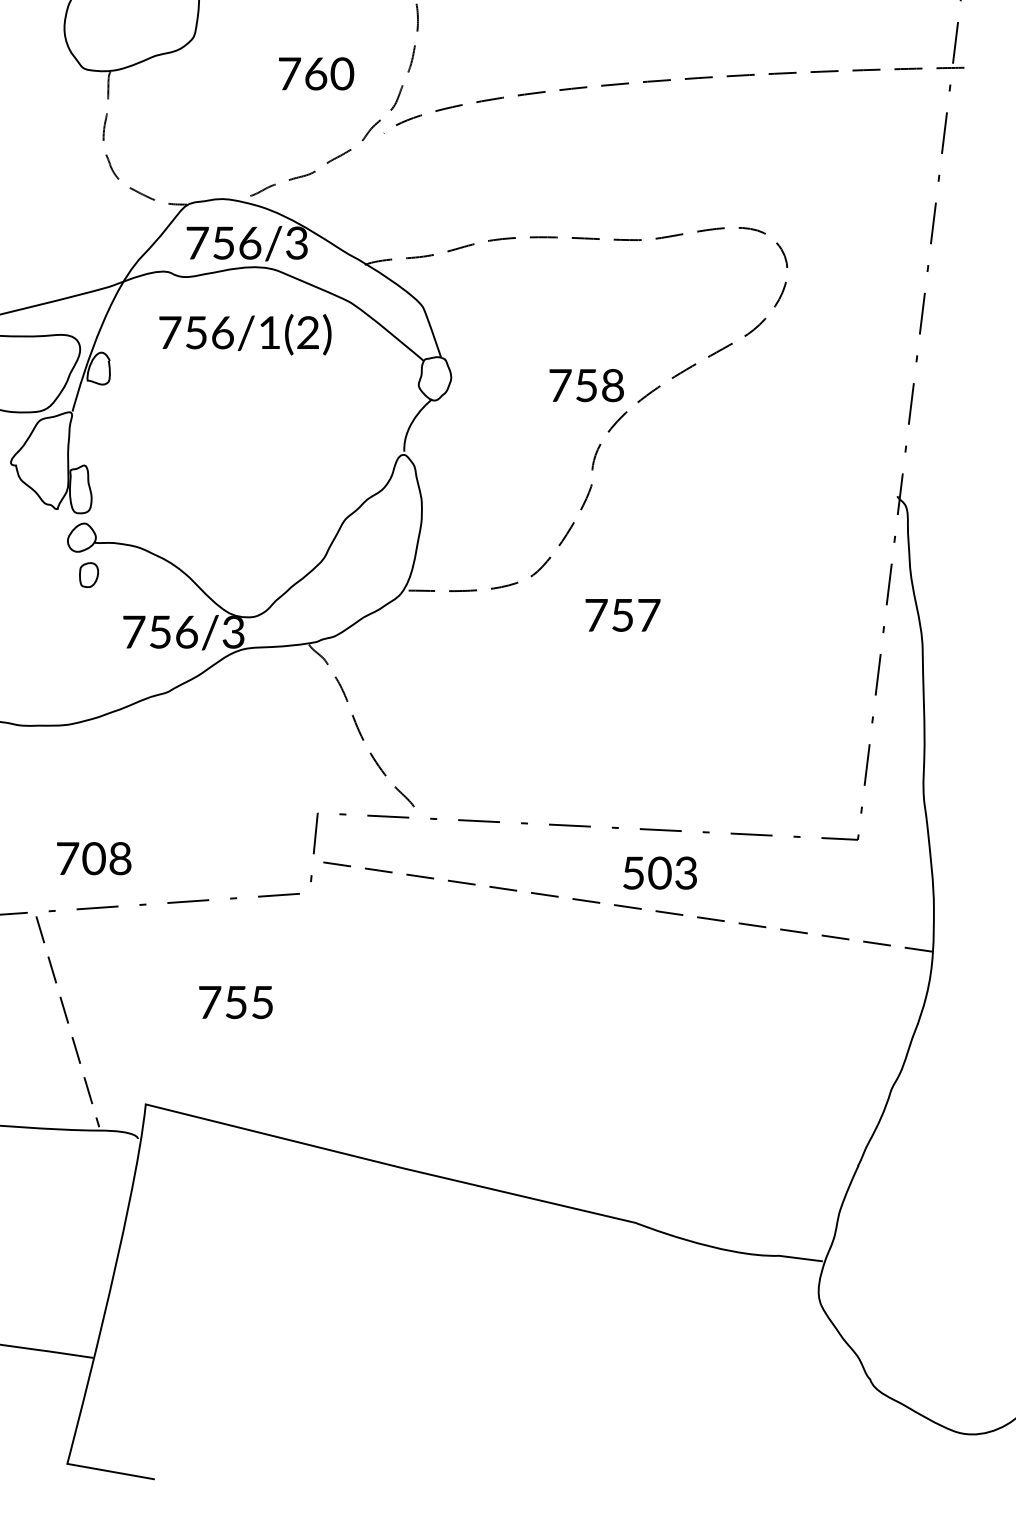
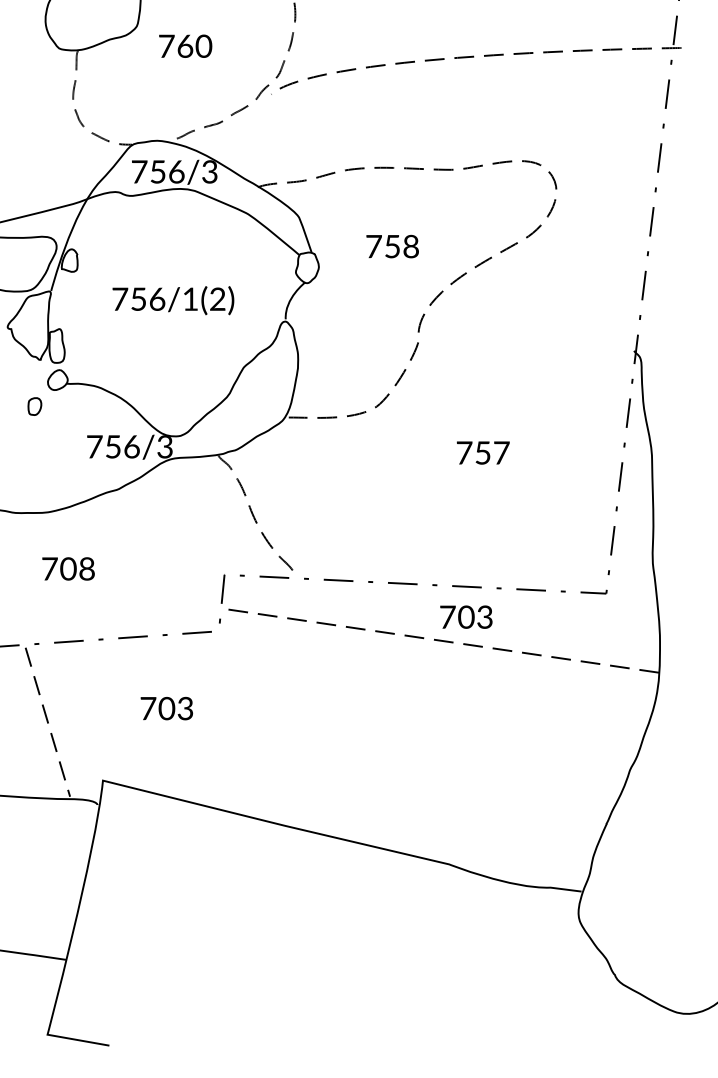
text: (316, 72) -> (185, 45), moved
text: (245, 334) -> (173, 300), moved
text: (586, 385) -> (392, 246), moved
part: (88, 575) -> (34, 406), moved
text: (623, 614) -> (483, 452), moved
text: (94, 858) -> (68, 568), moved
text: (633, 872) -> (447, 616), 503 -> 703
text: (248, 1002) -> (175, 708), 755 -> 703

